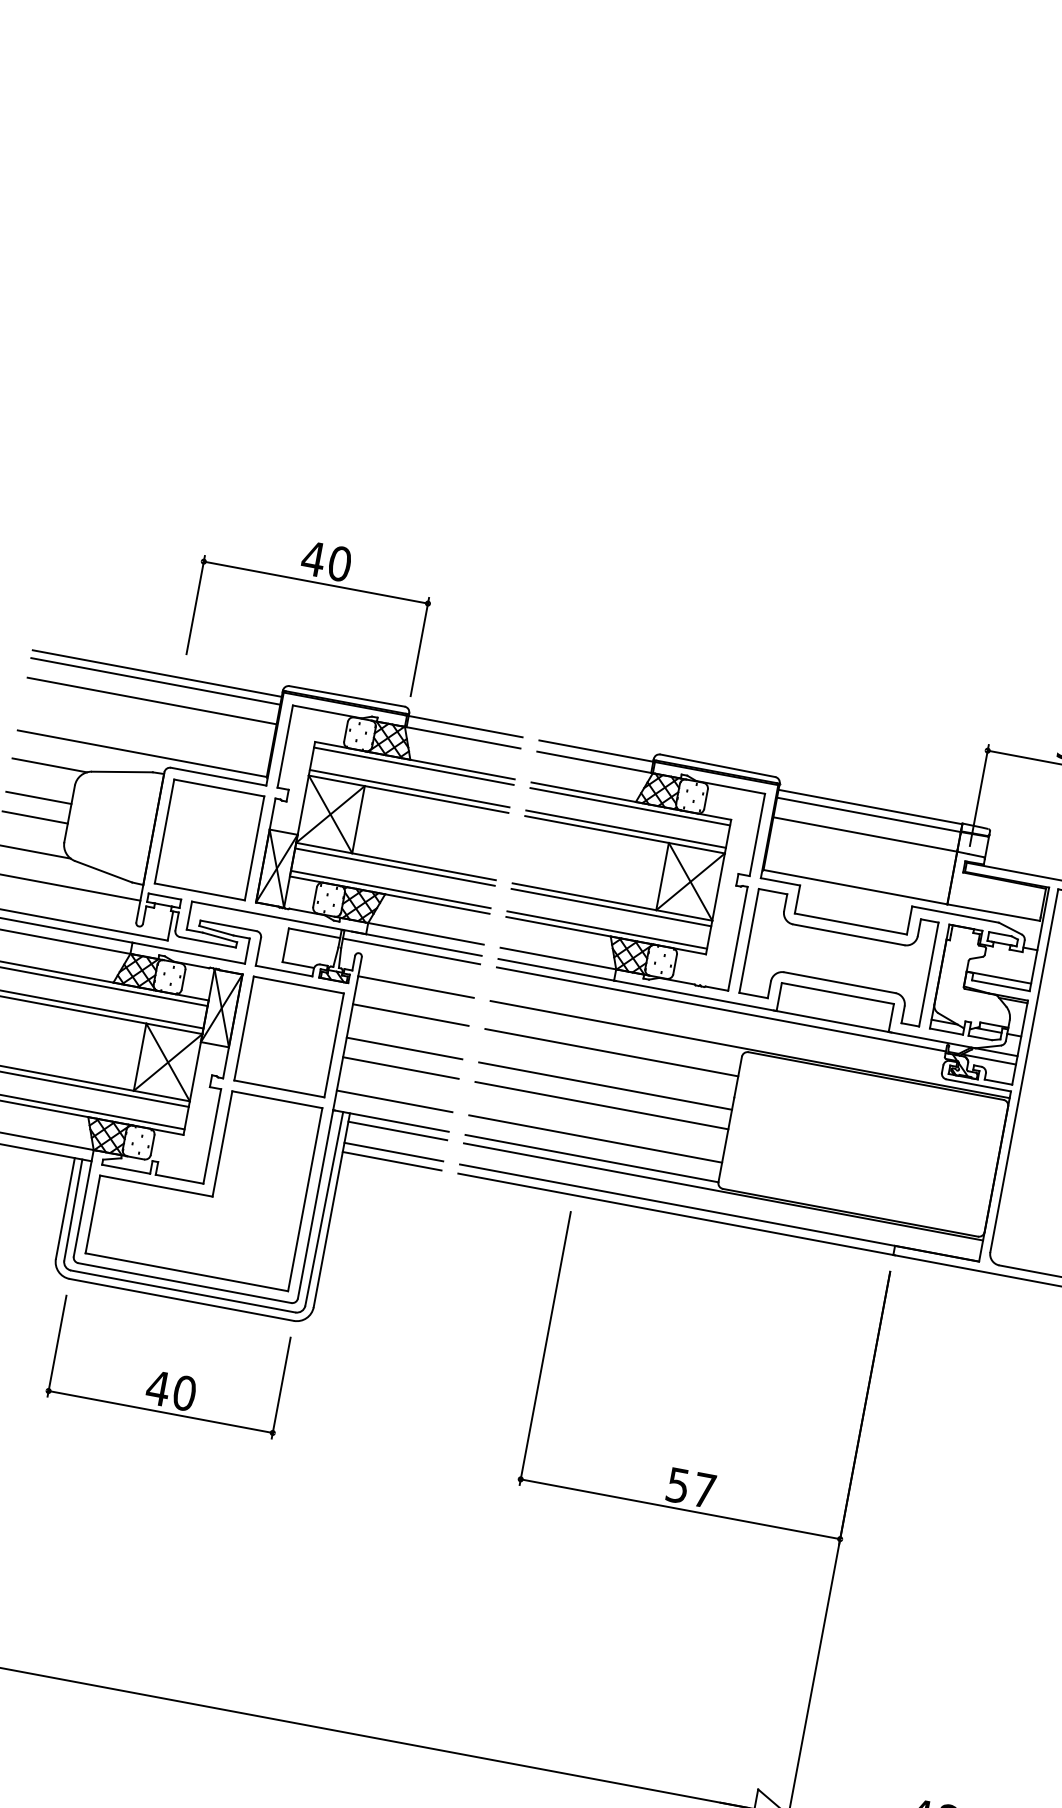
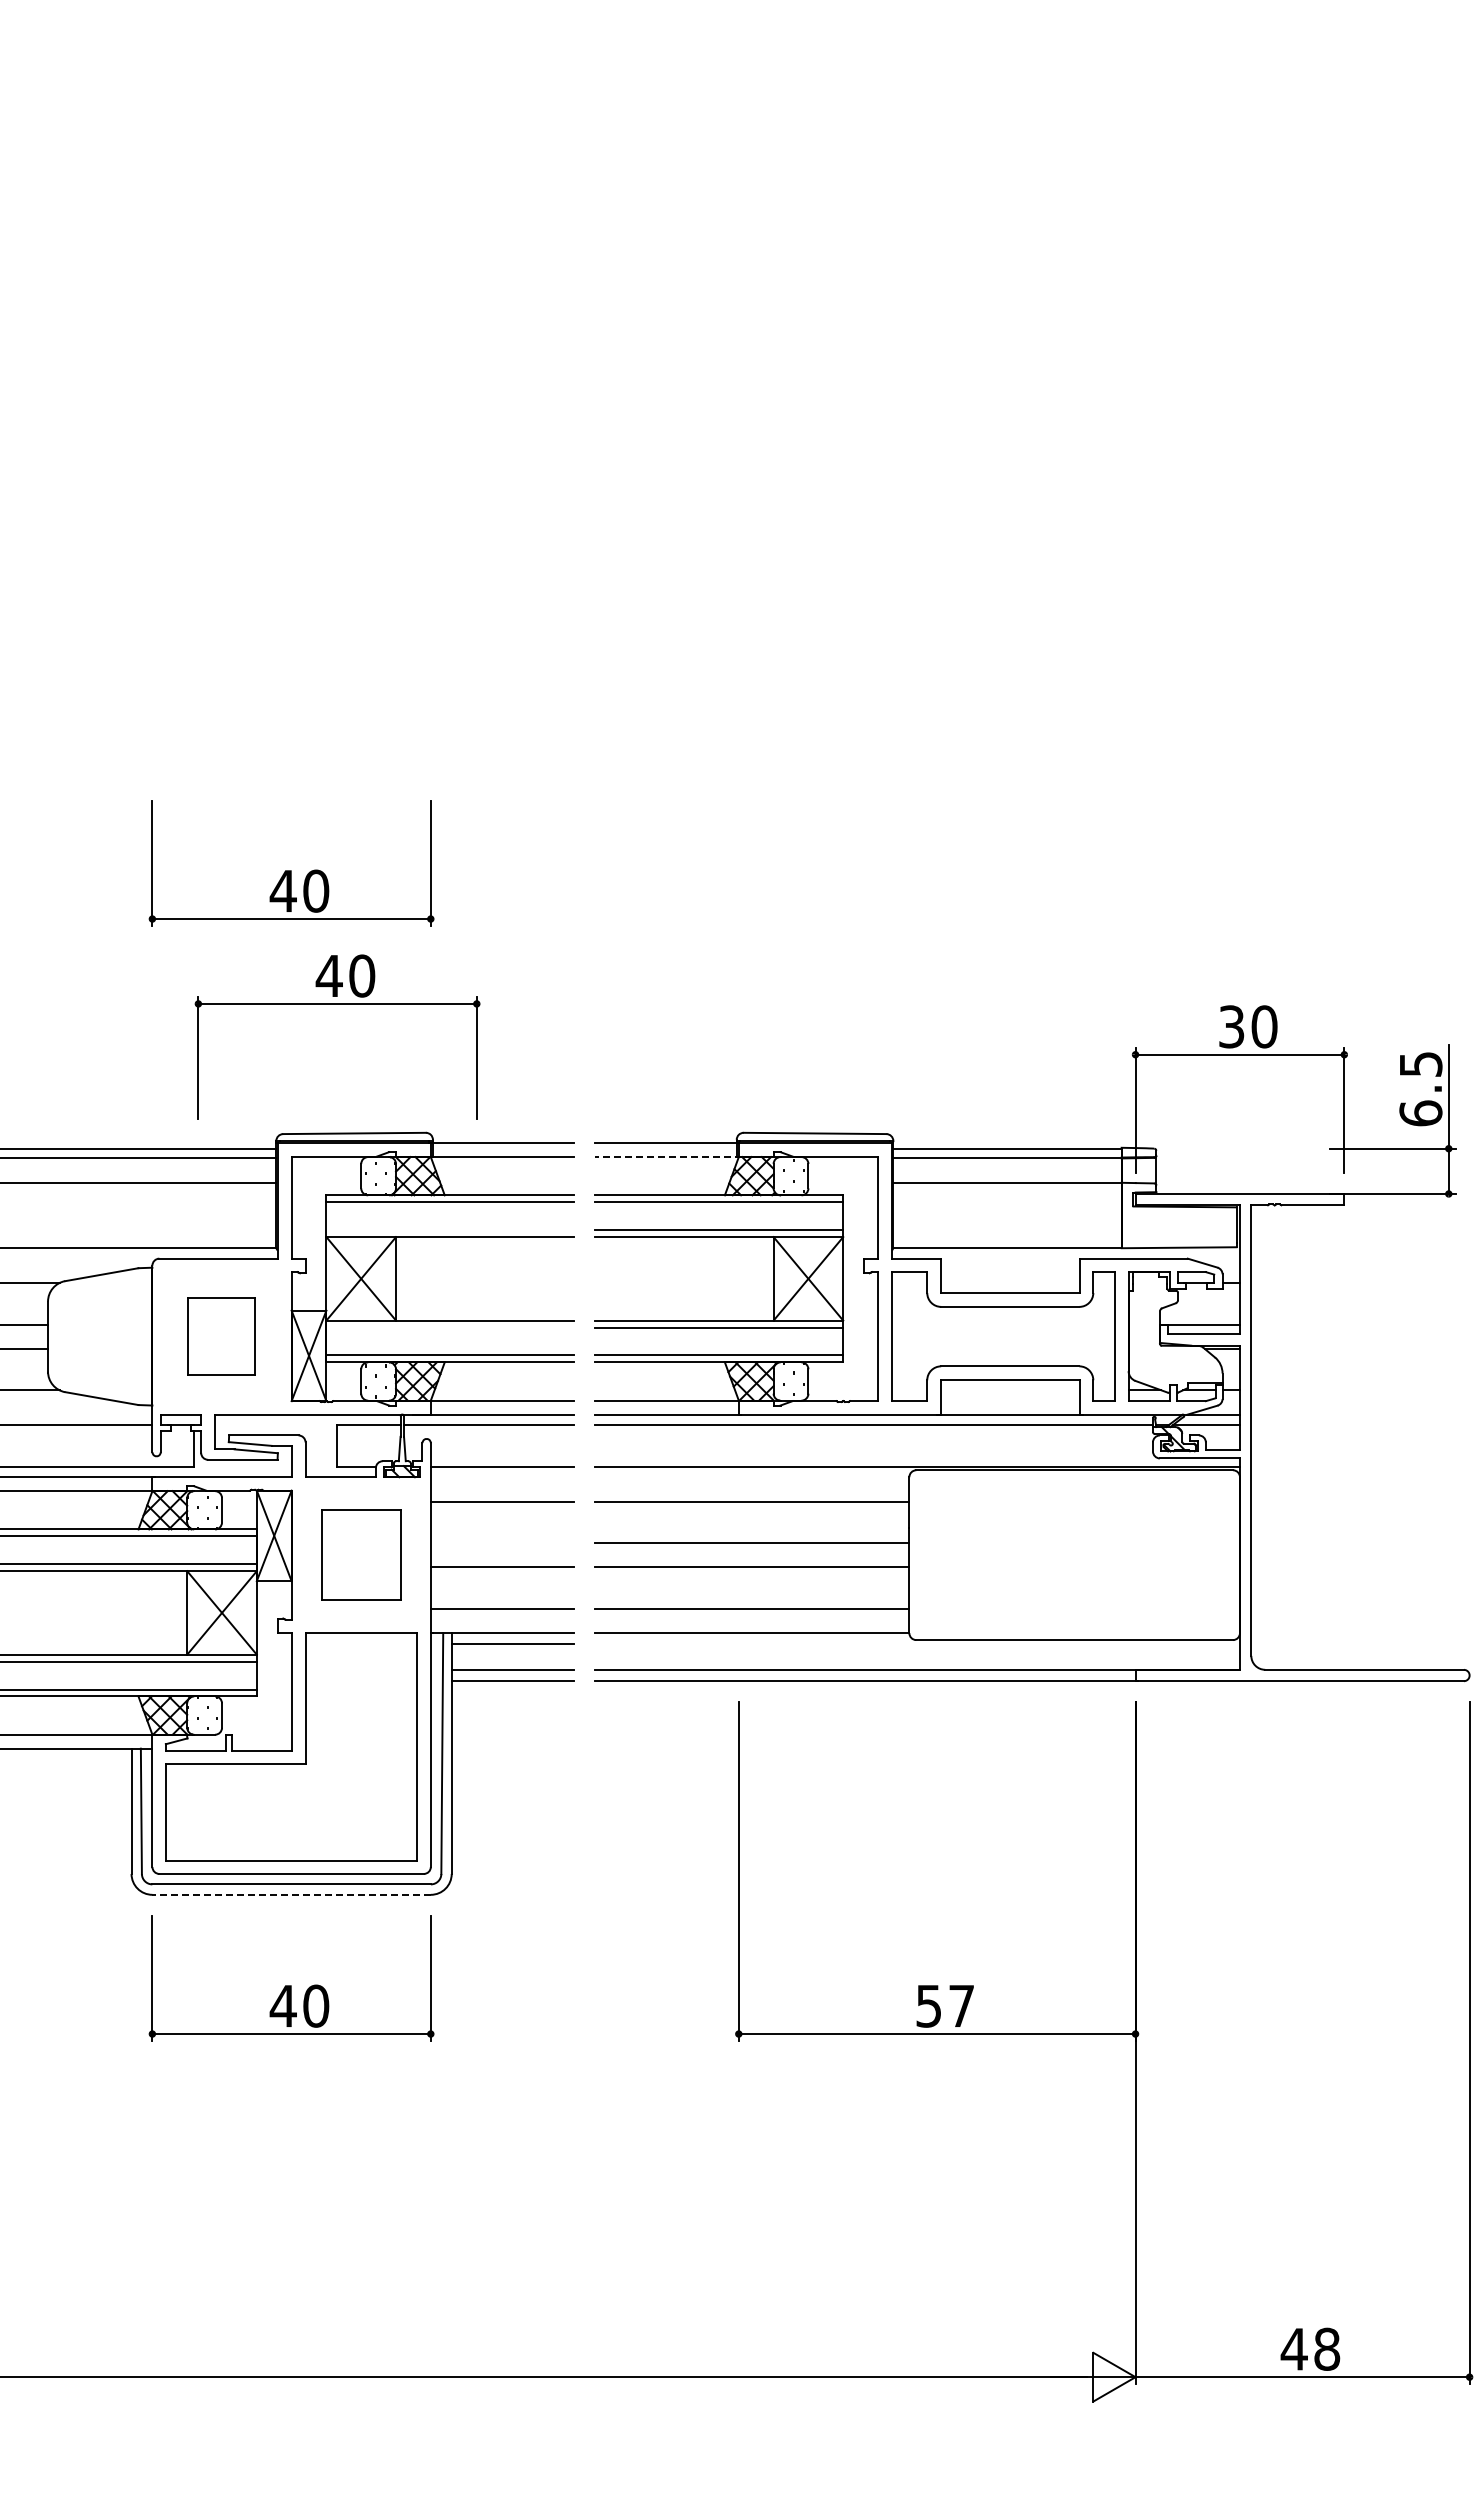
part: (335, 475) -> (291, 870), added
part: (315, 583) -> (337, 1004), moved
line: (596, 763) -> (668, 1157), solid -> dashed
line: (409, 788) -> (450, 1230), removed
part: (209, 839) -> (221, 1336), size x0.6
line: (395, 867) -> (450, 1327), removed
part: (289, 1037) -> (361, 1555), size x0.7
line: (404, 1048) -> (502, 1543), removed
line: (723, 1191) -> (917, 1643), removed
line: (181, 1299) -> (291, 1894), solid -> dashed

